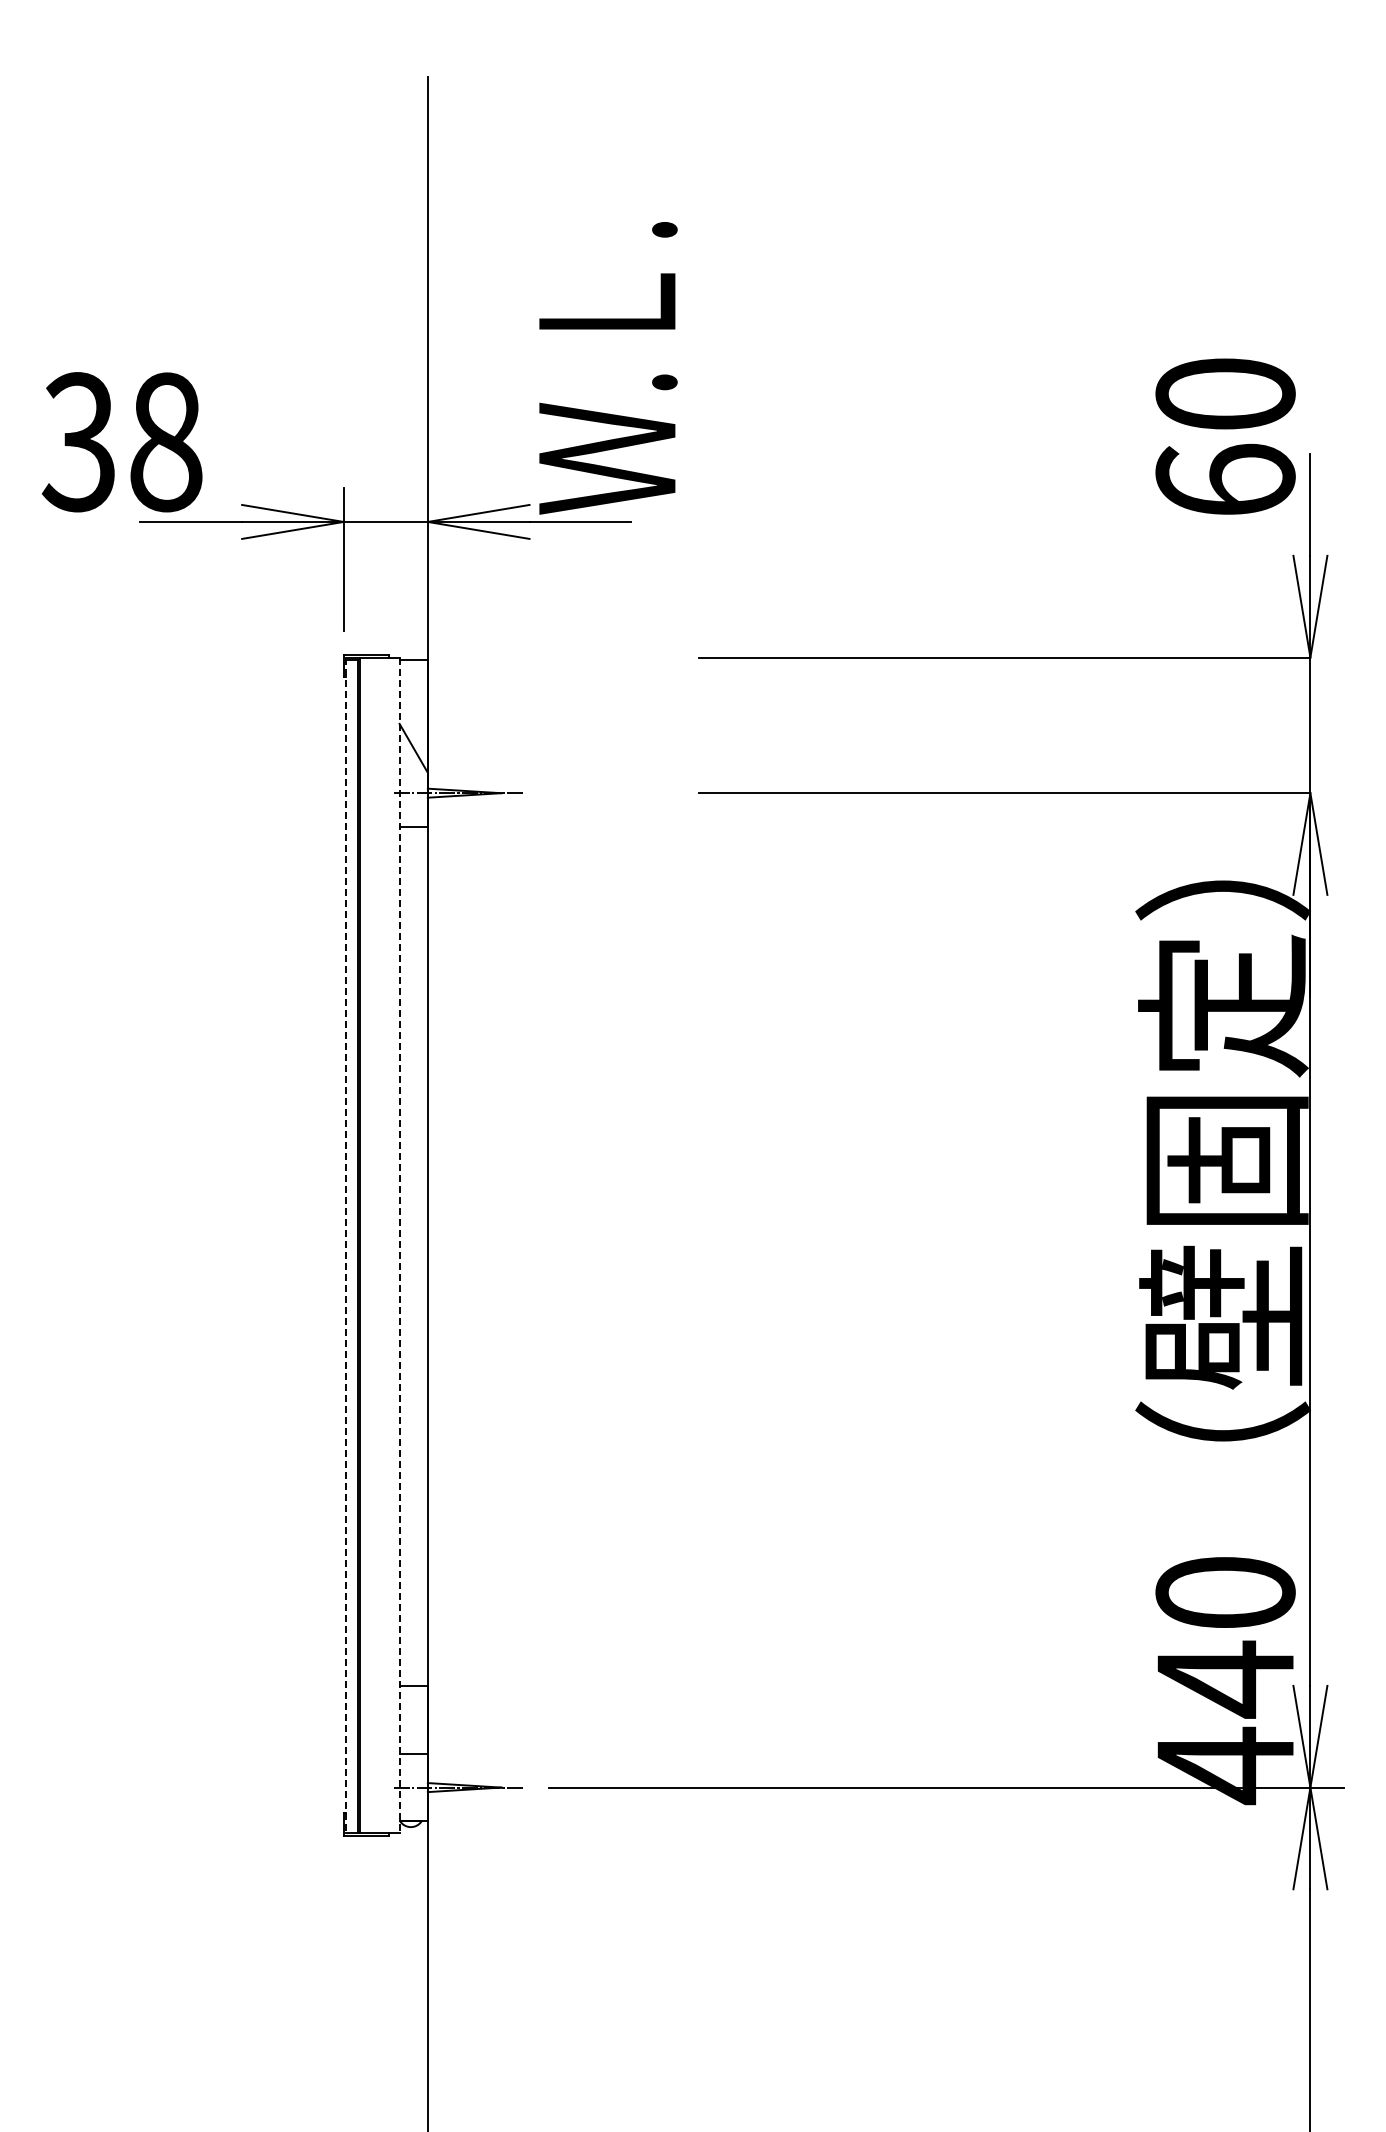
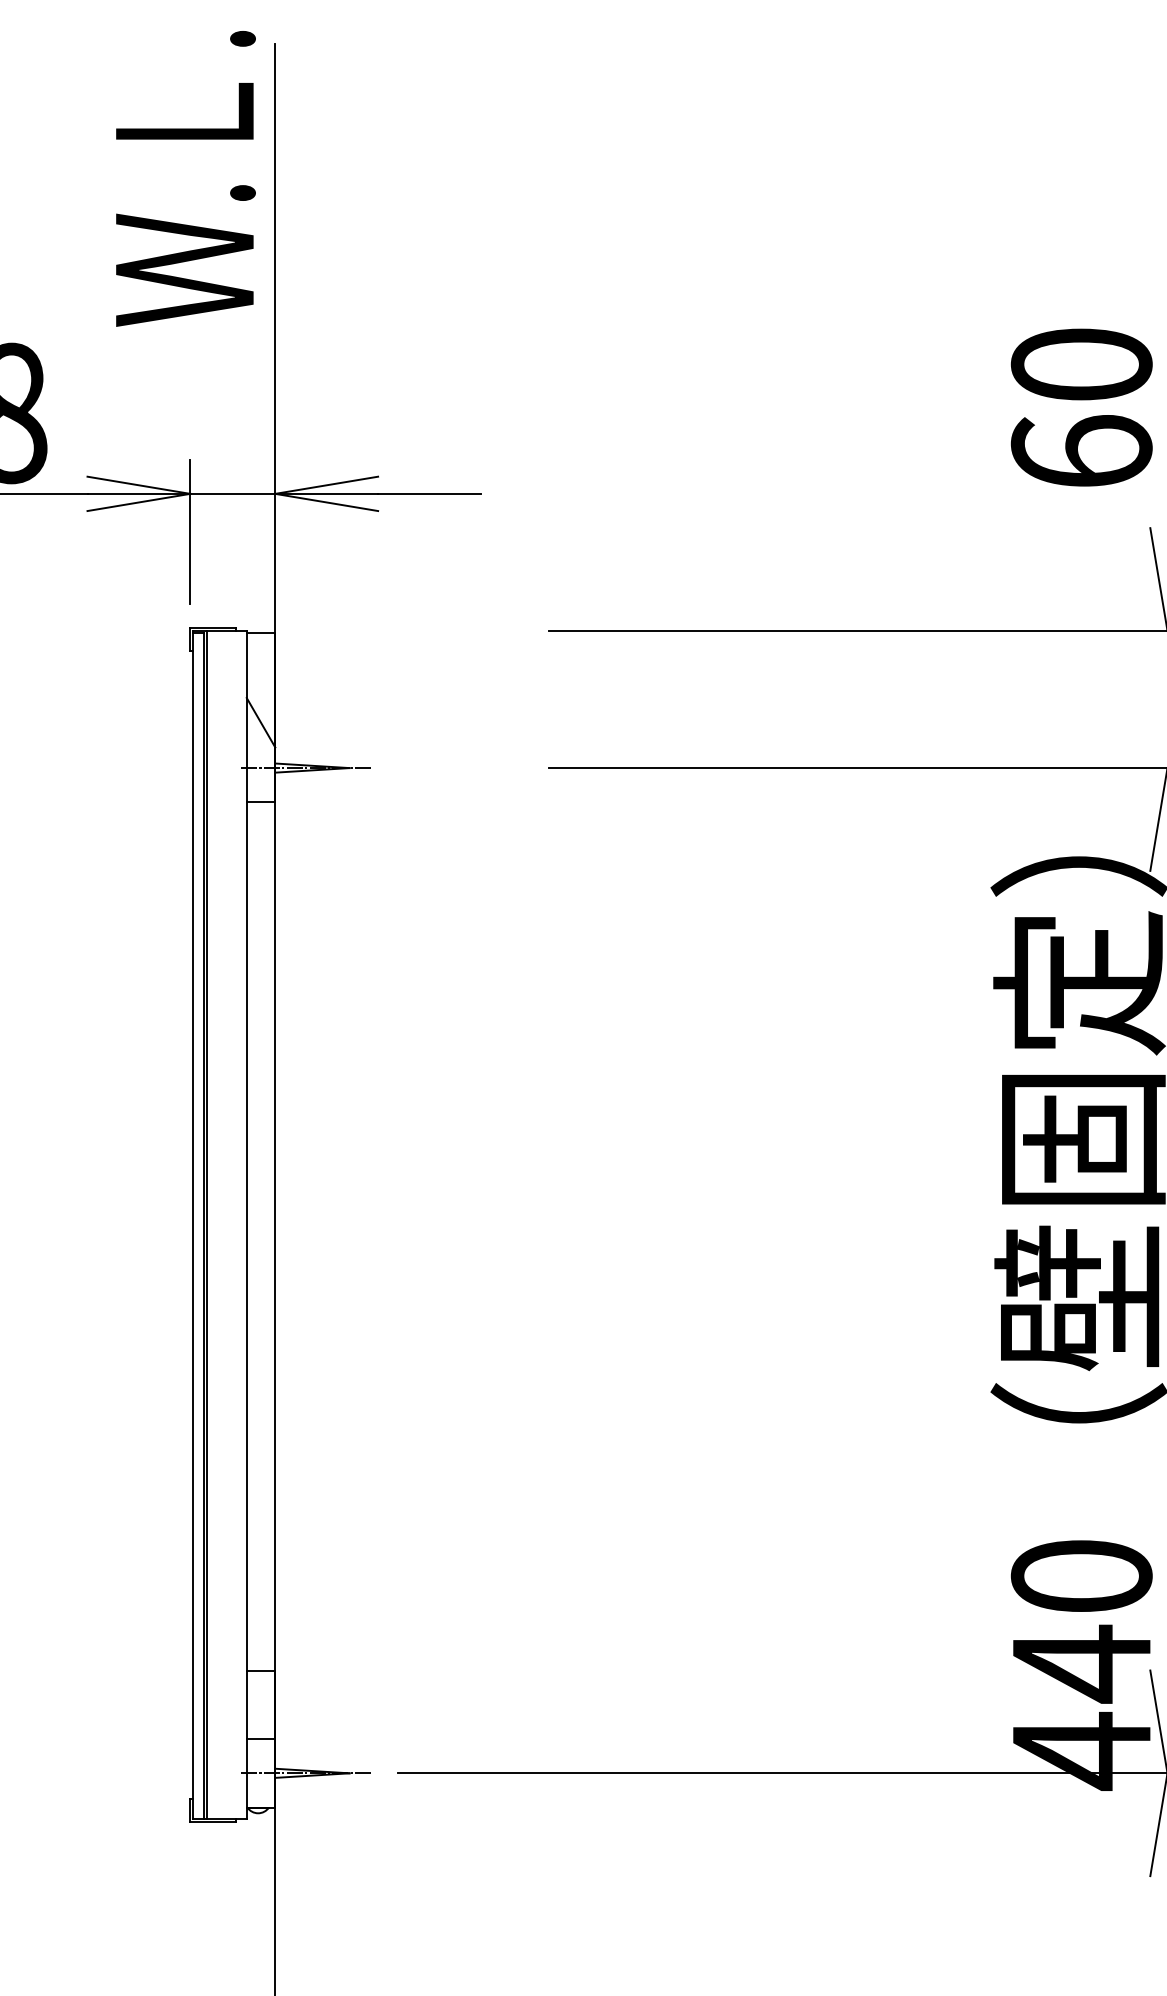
text: (608, 368) -> (186, 179), moved
line: (346, 1245) -> (193, 1225), dashed -> solid
line: (399, 1245) -> (246, 1225), dashed -> solid

